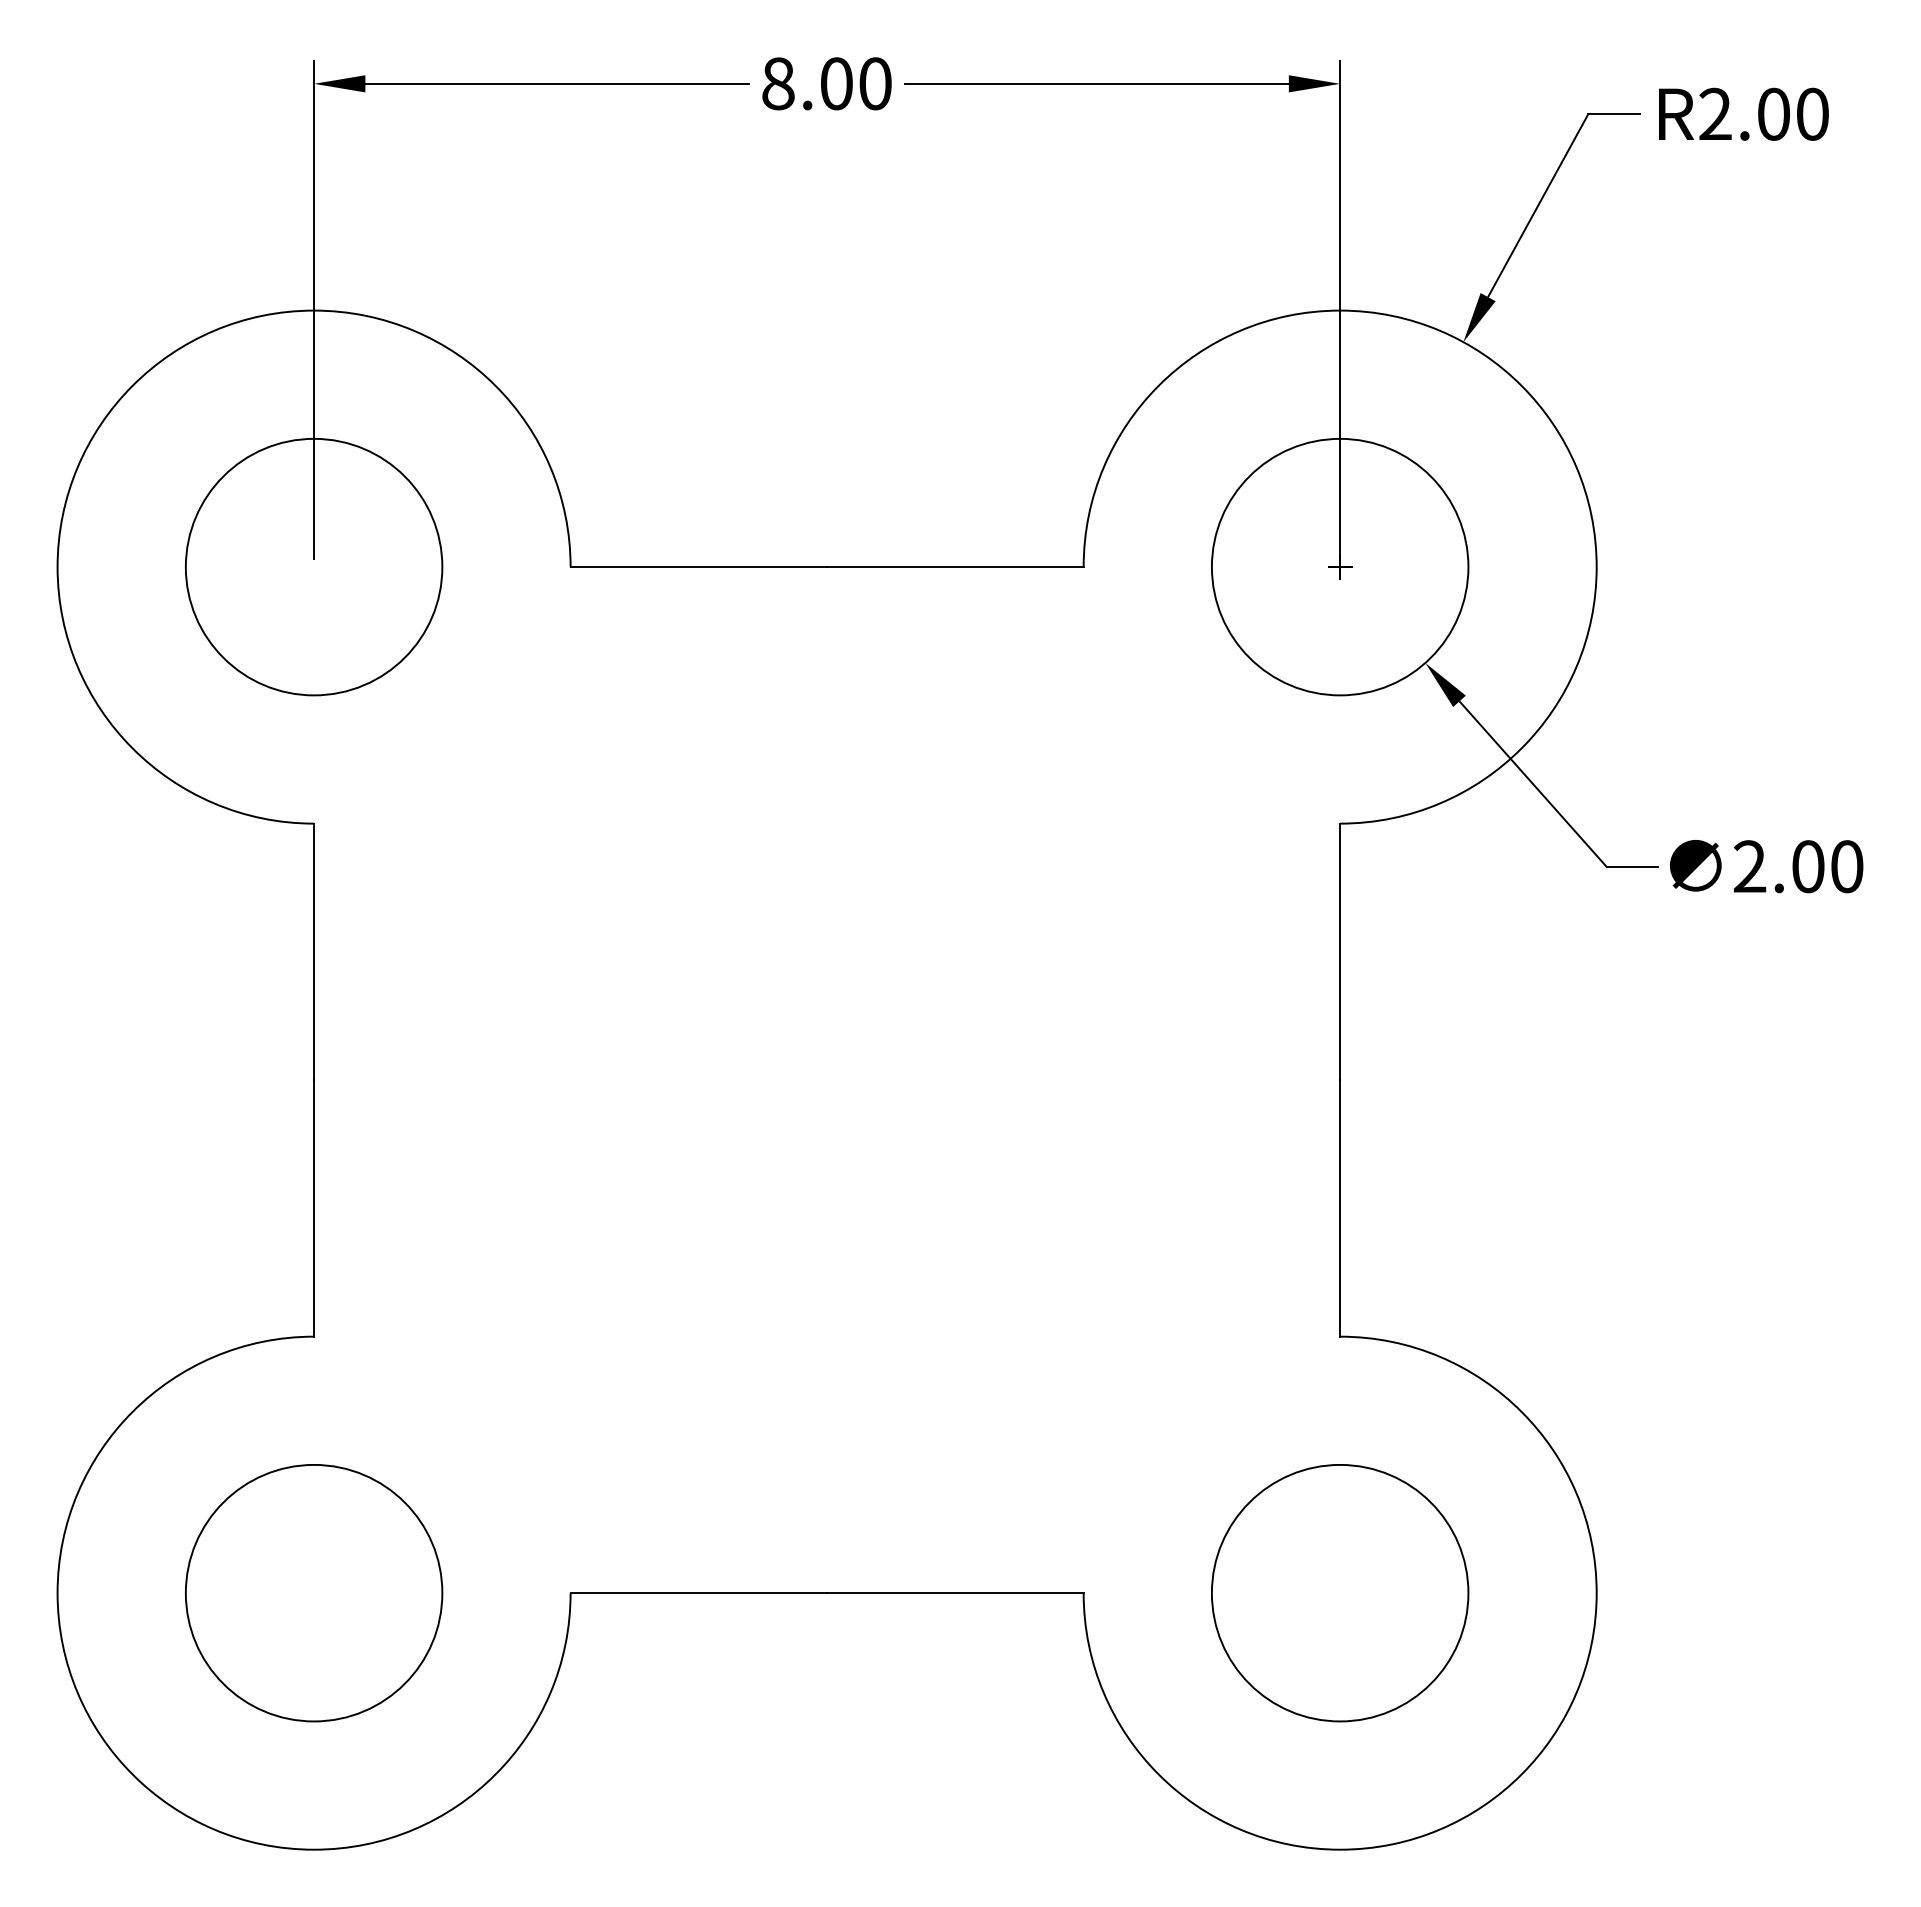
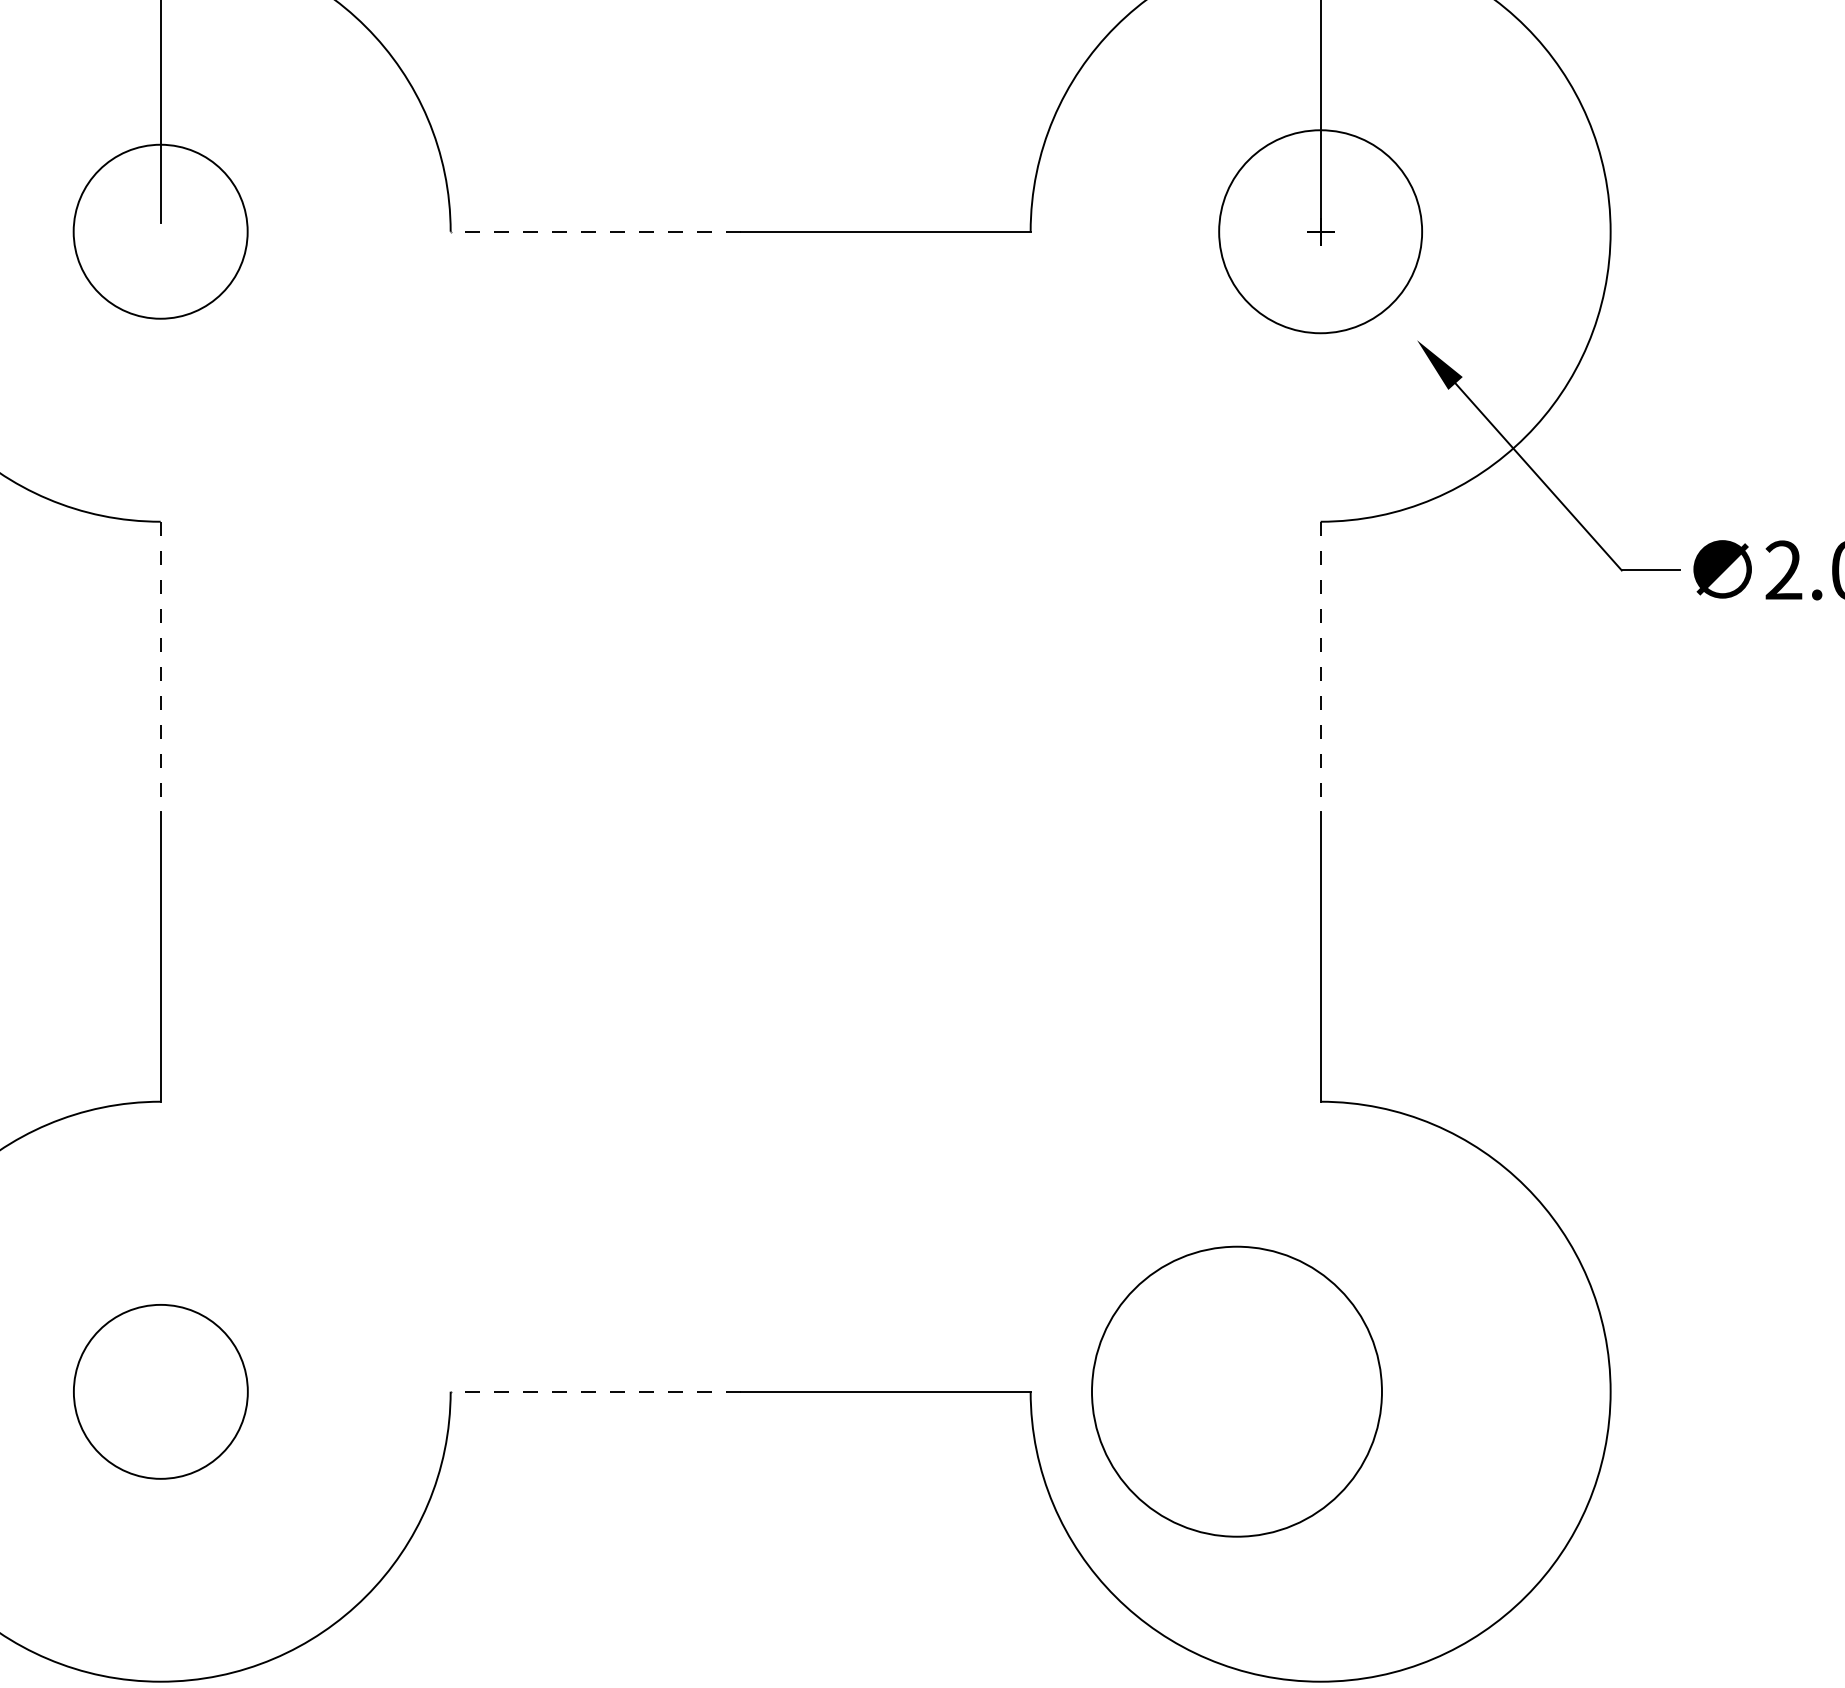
circle: (313, 566) -> (160, 231), size x0.6
circle: (1339, 566) -> (1319, 231), size x0.7
line: (698, 567) -> (595, 232), solid -> dashed
line: (314, 952) -> (161, 667), solid -> dashed
line: (1340, 952) -> (1321, 667), solid -> dashed
circle: (314, 1593) -> (161, 1392), size x0.6
line: (698, 1593) -> (595, 1392), solid -> dashed
circle: (1340, 1593) -> (1237, 1392), moved

